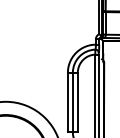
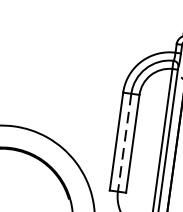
line: (72, 102) -> (124, 142), solid -> dashed

